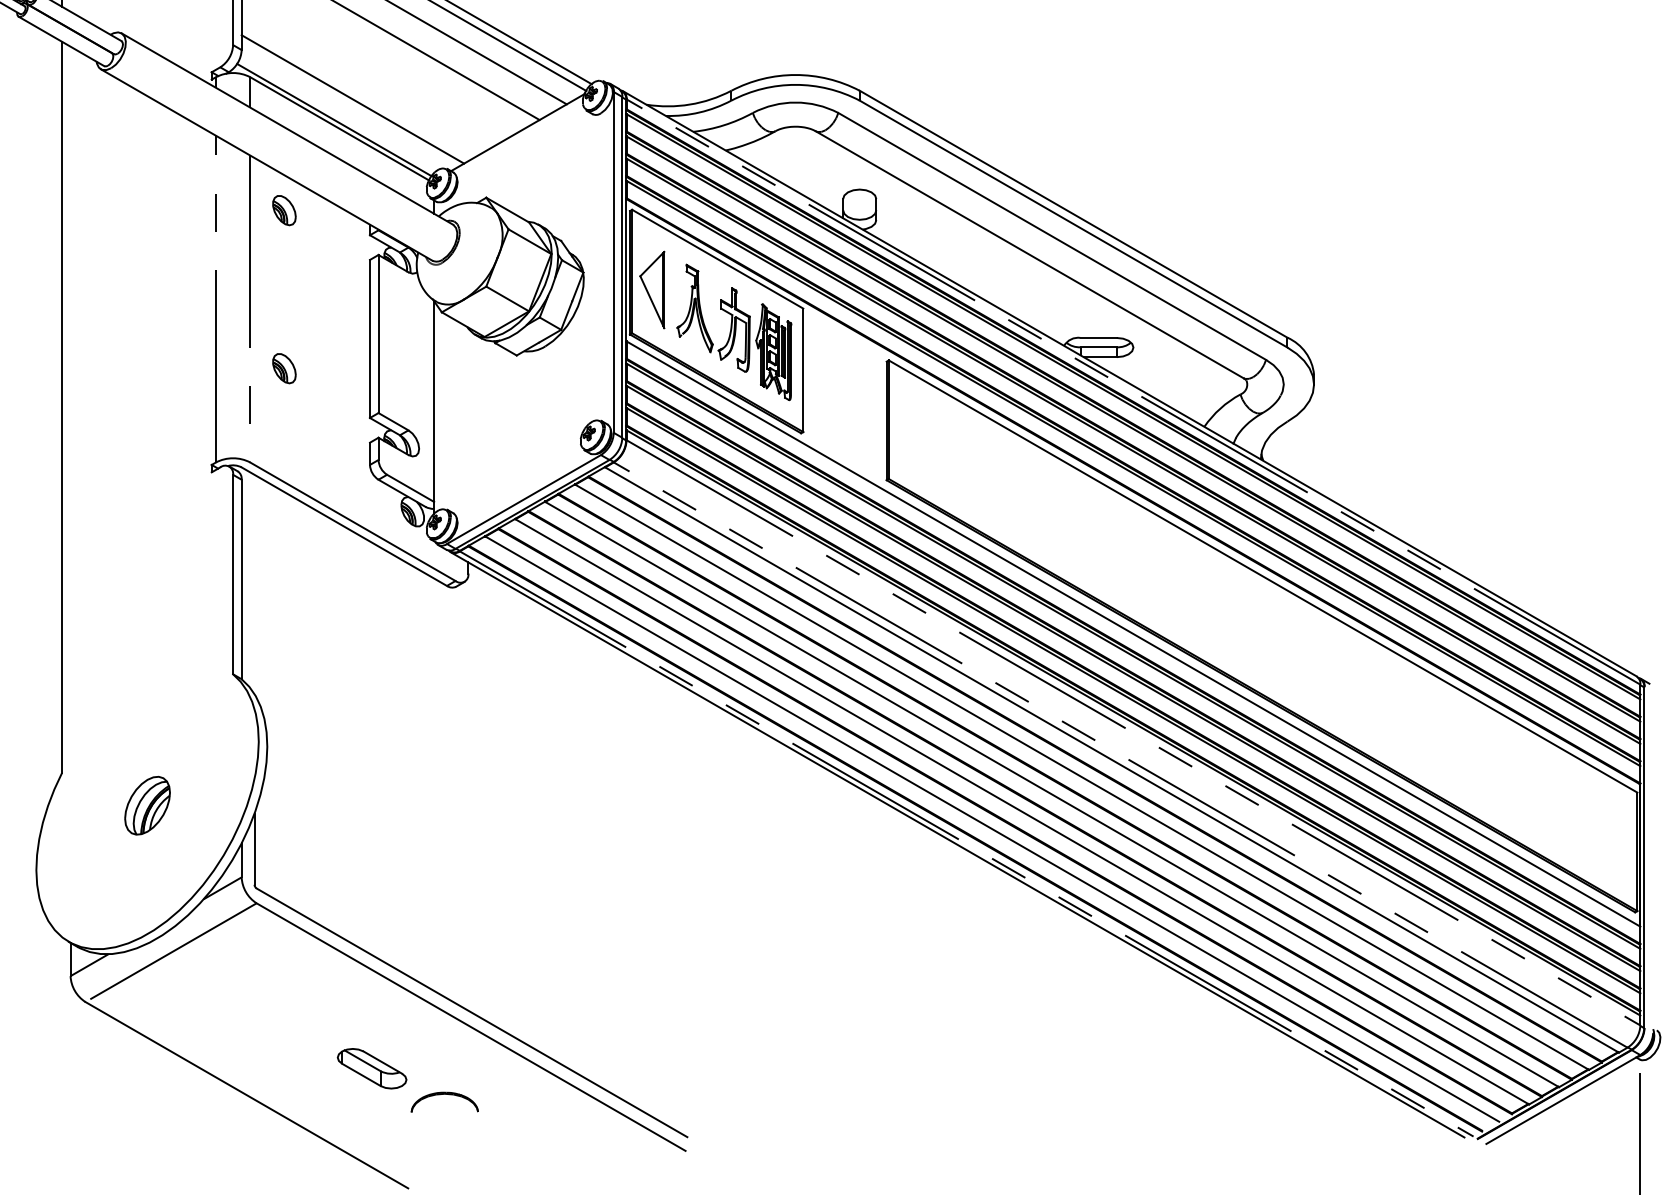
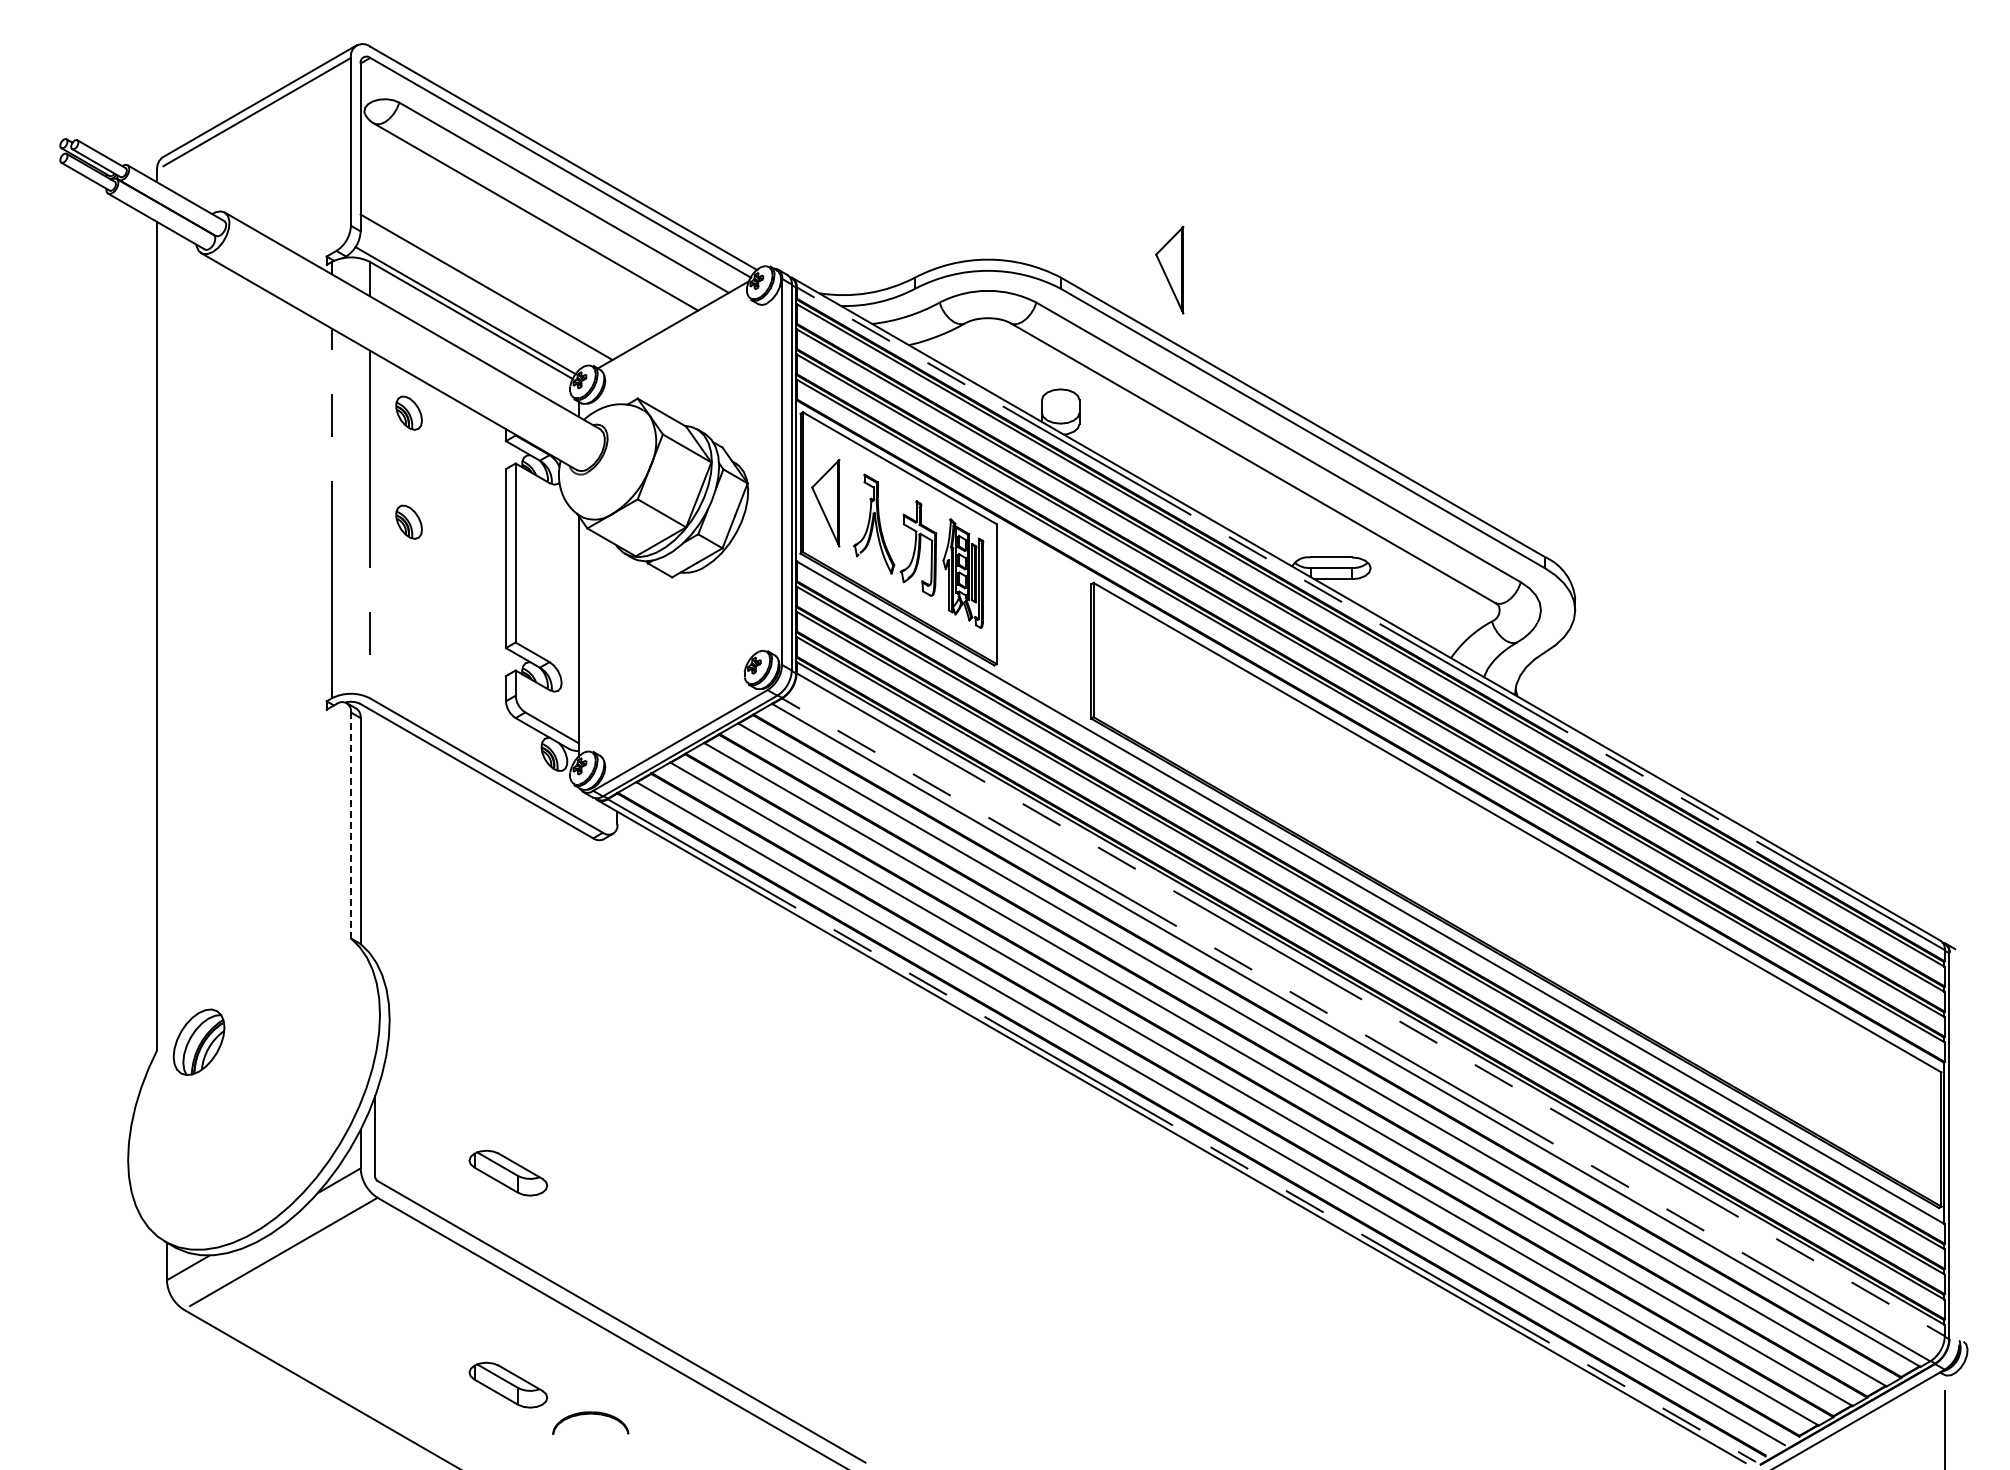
part: (955, 84) -> (1169, 270), added
part: (283, 368) -> (408, 521), moved
line: (232, 574) -> (350, 825), solid -> dashed
part: (147, 805) -> (198, 1041), moved
part: (372, 880) -> (508, 1172), added

